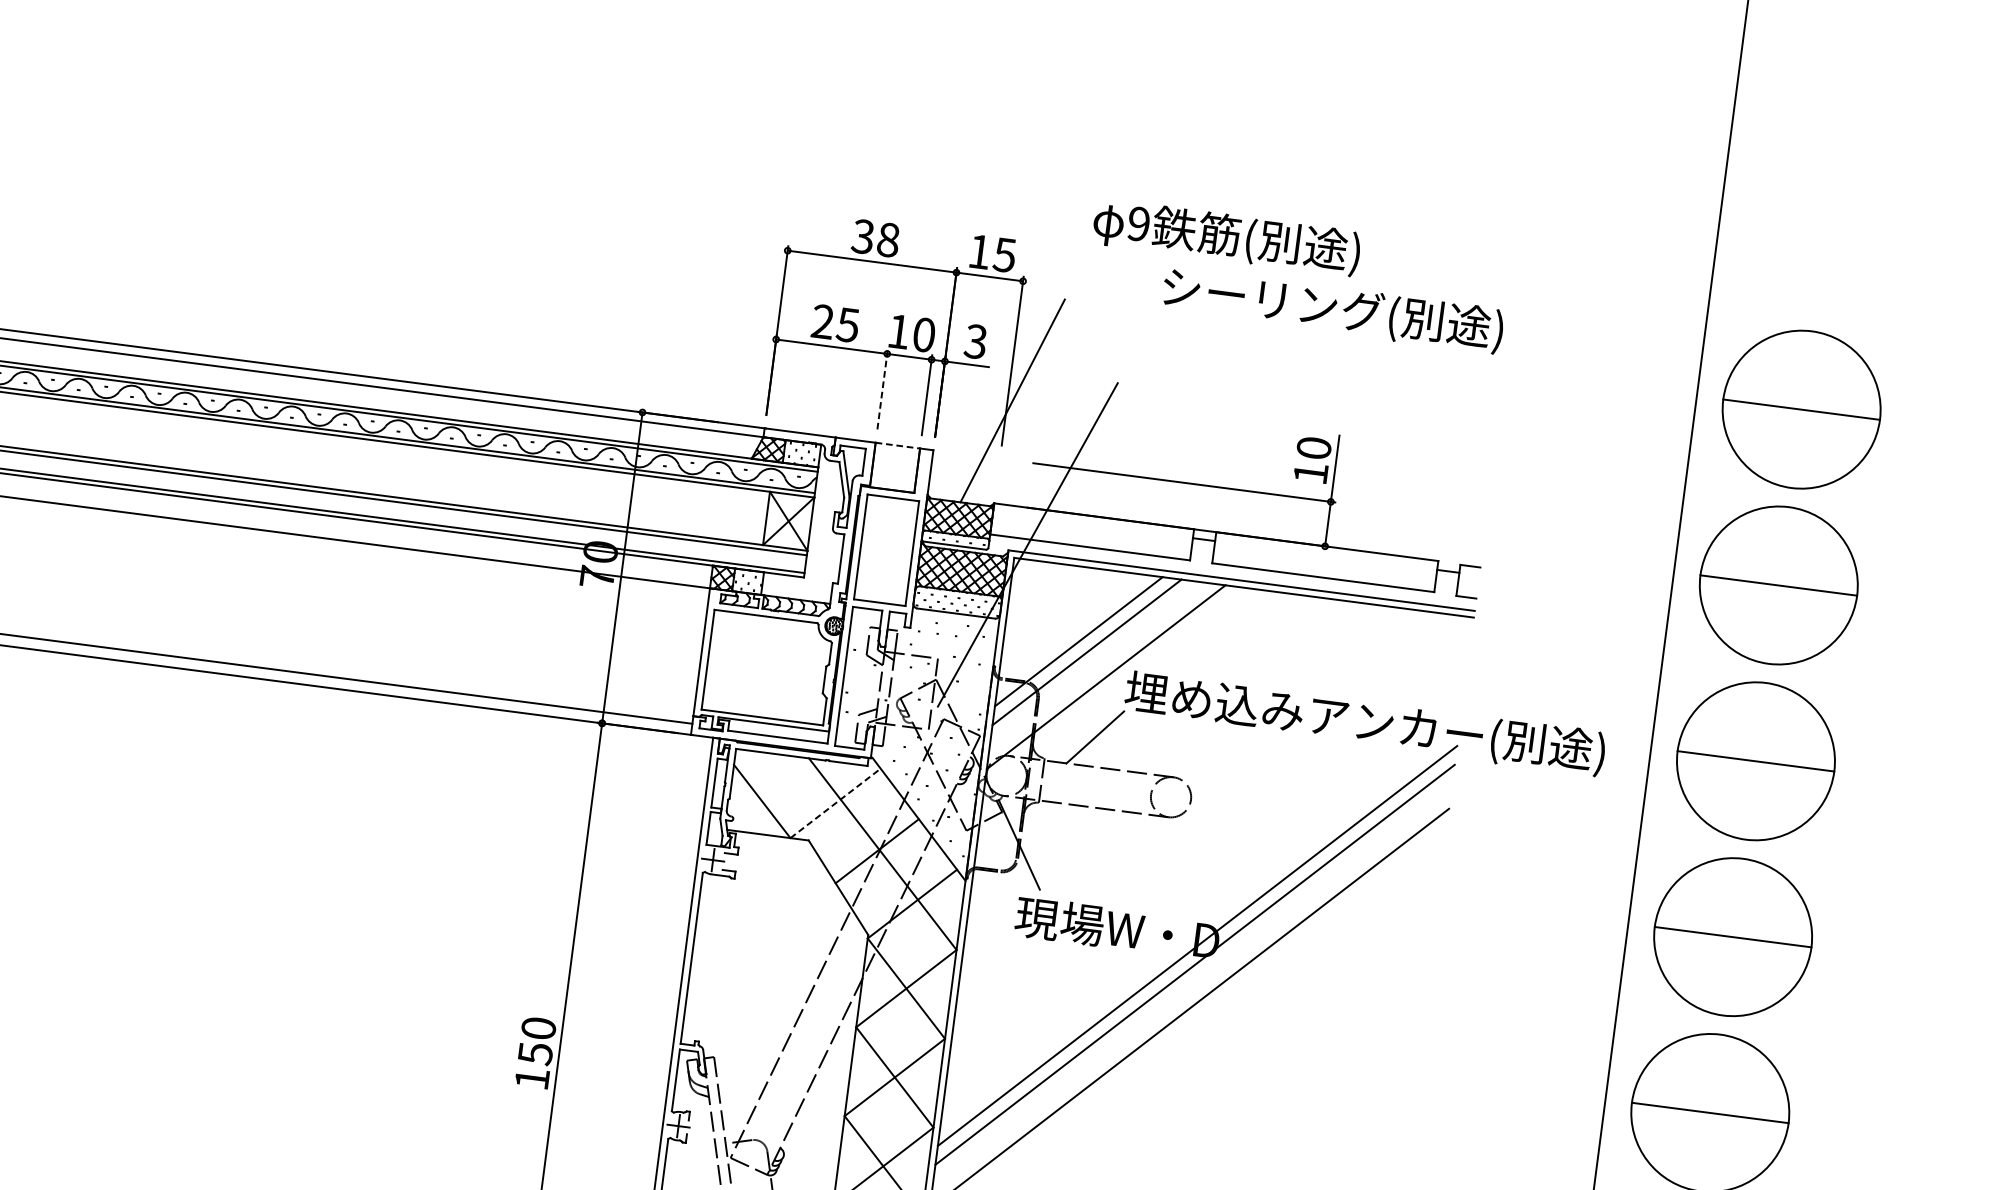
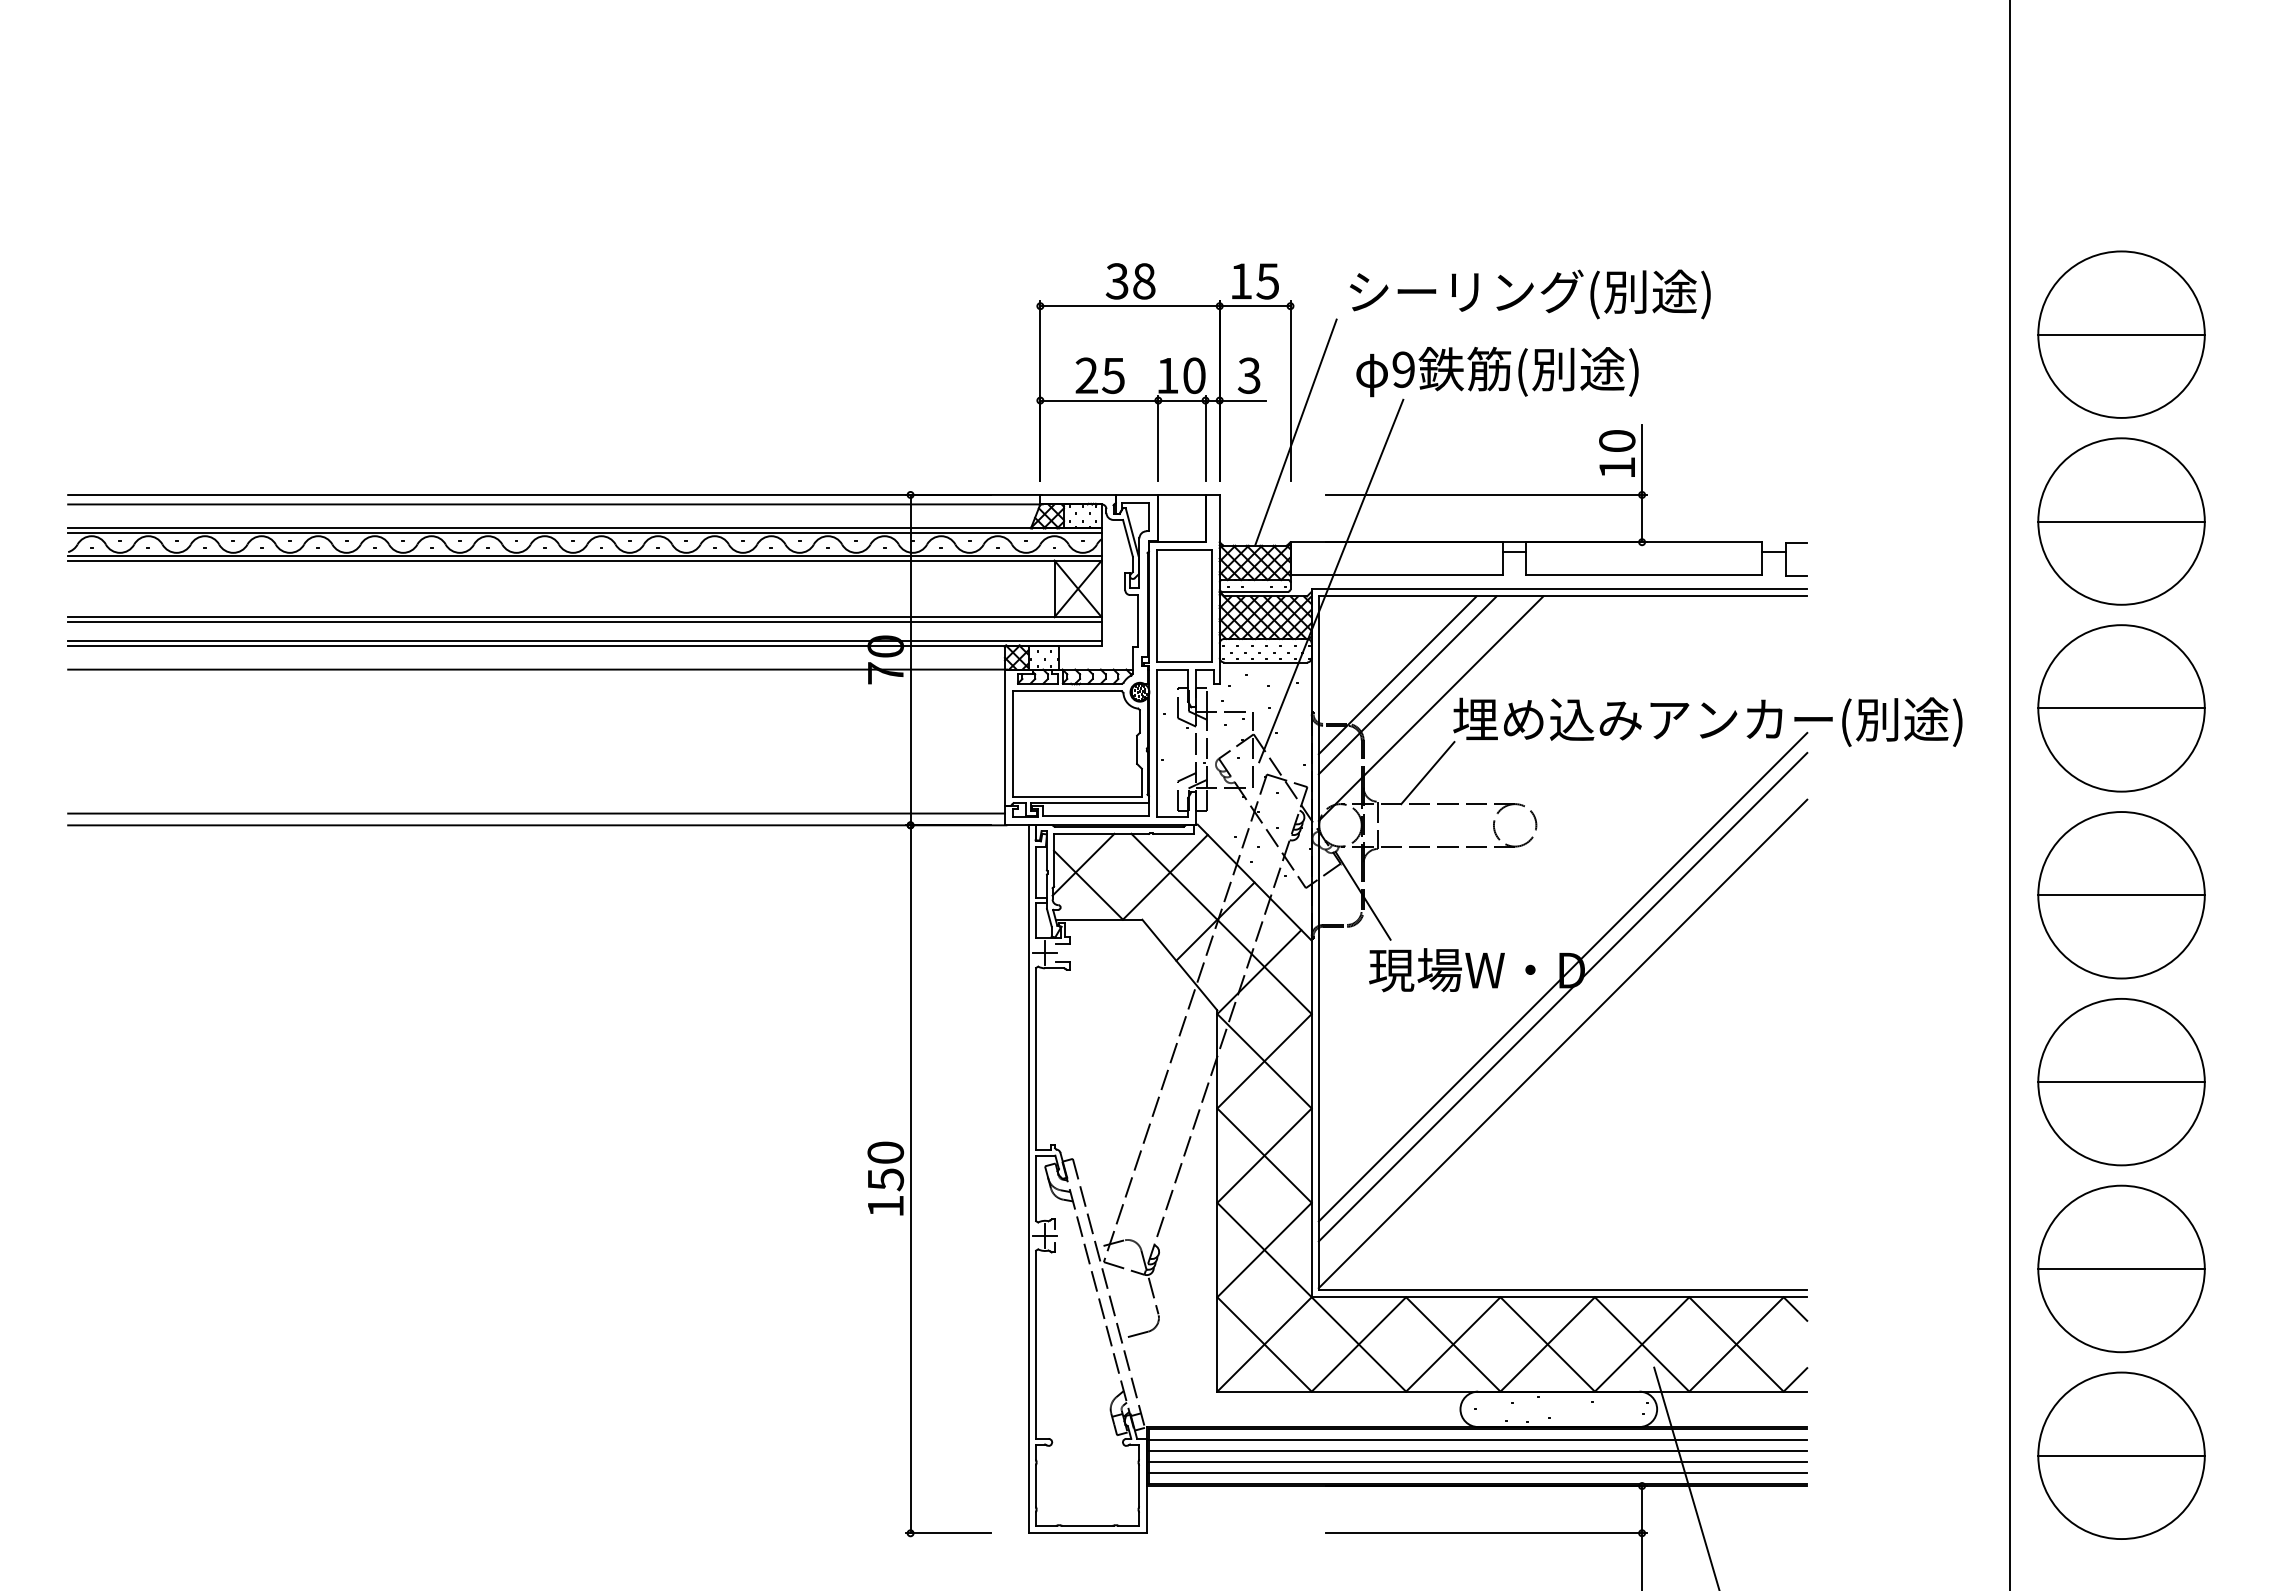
text: (1226, 238) -> (1497, 372), moved
text: (1333, 310) -> (1530, 294), moved
line: (882, 388) -> (1158, 437), dashed -> solid
line: (897, 445) -> (1181, 494), dashed -> solid
line: (760, 781) -> (1083, 864), added
line: (835, 803) -> (1165, 877), dashed -> solid

